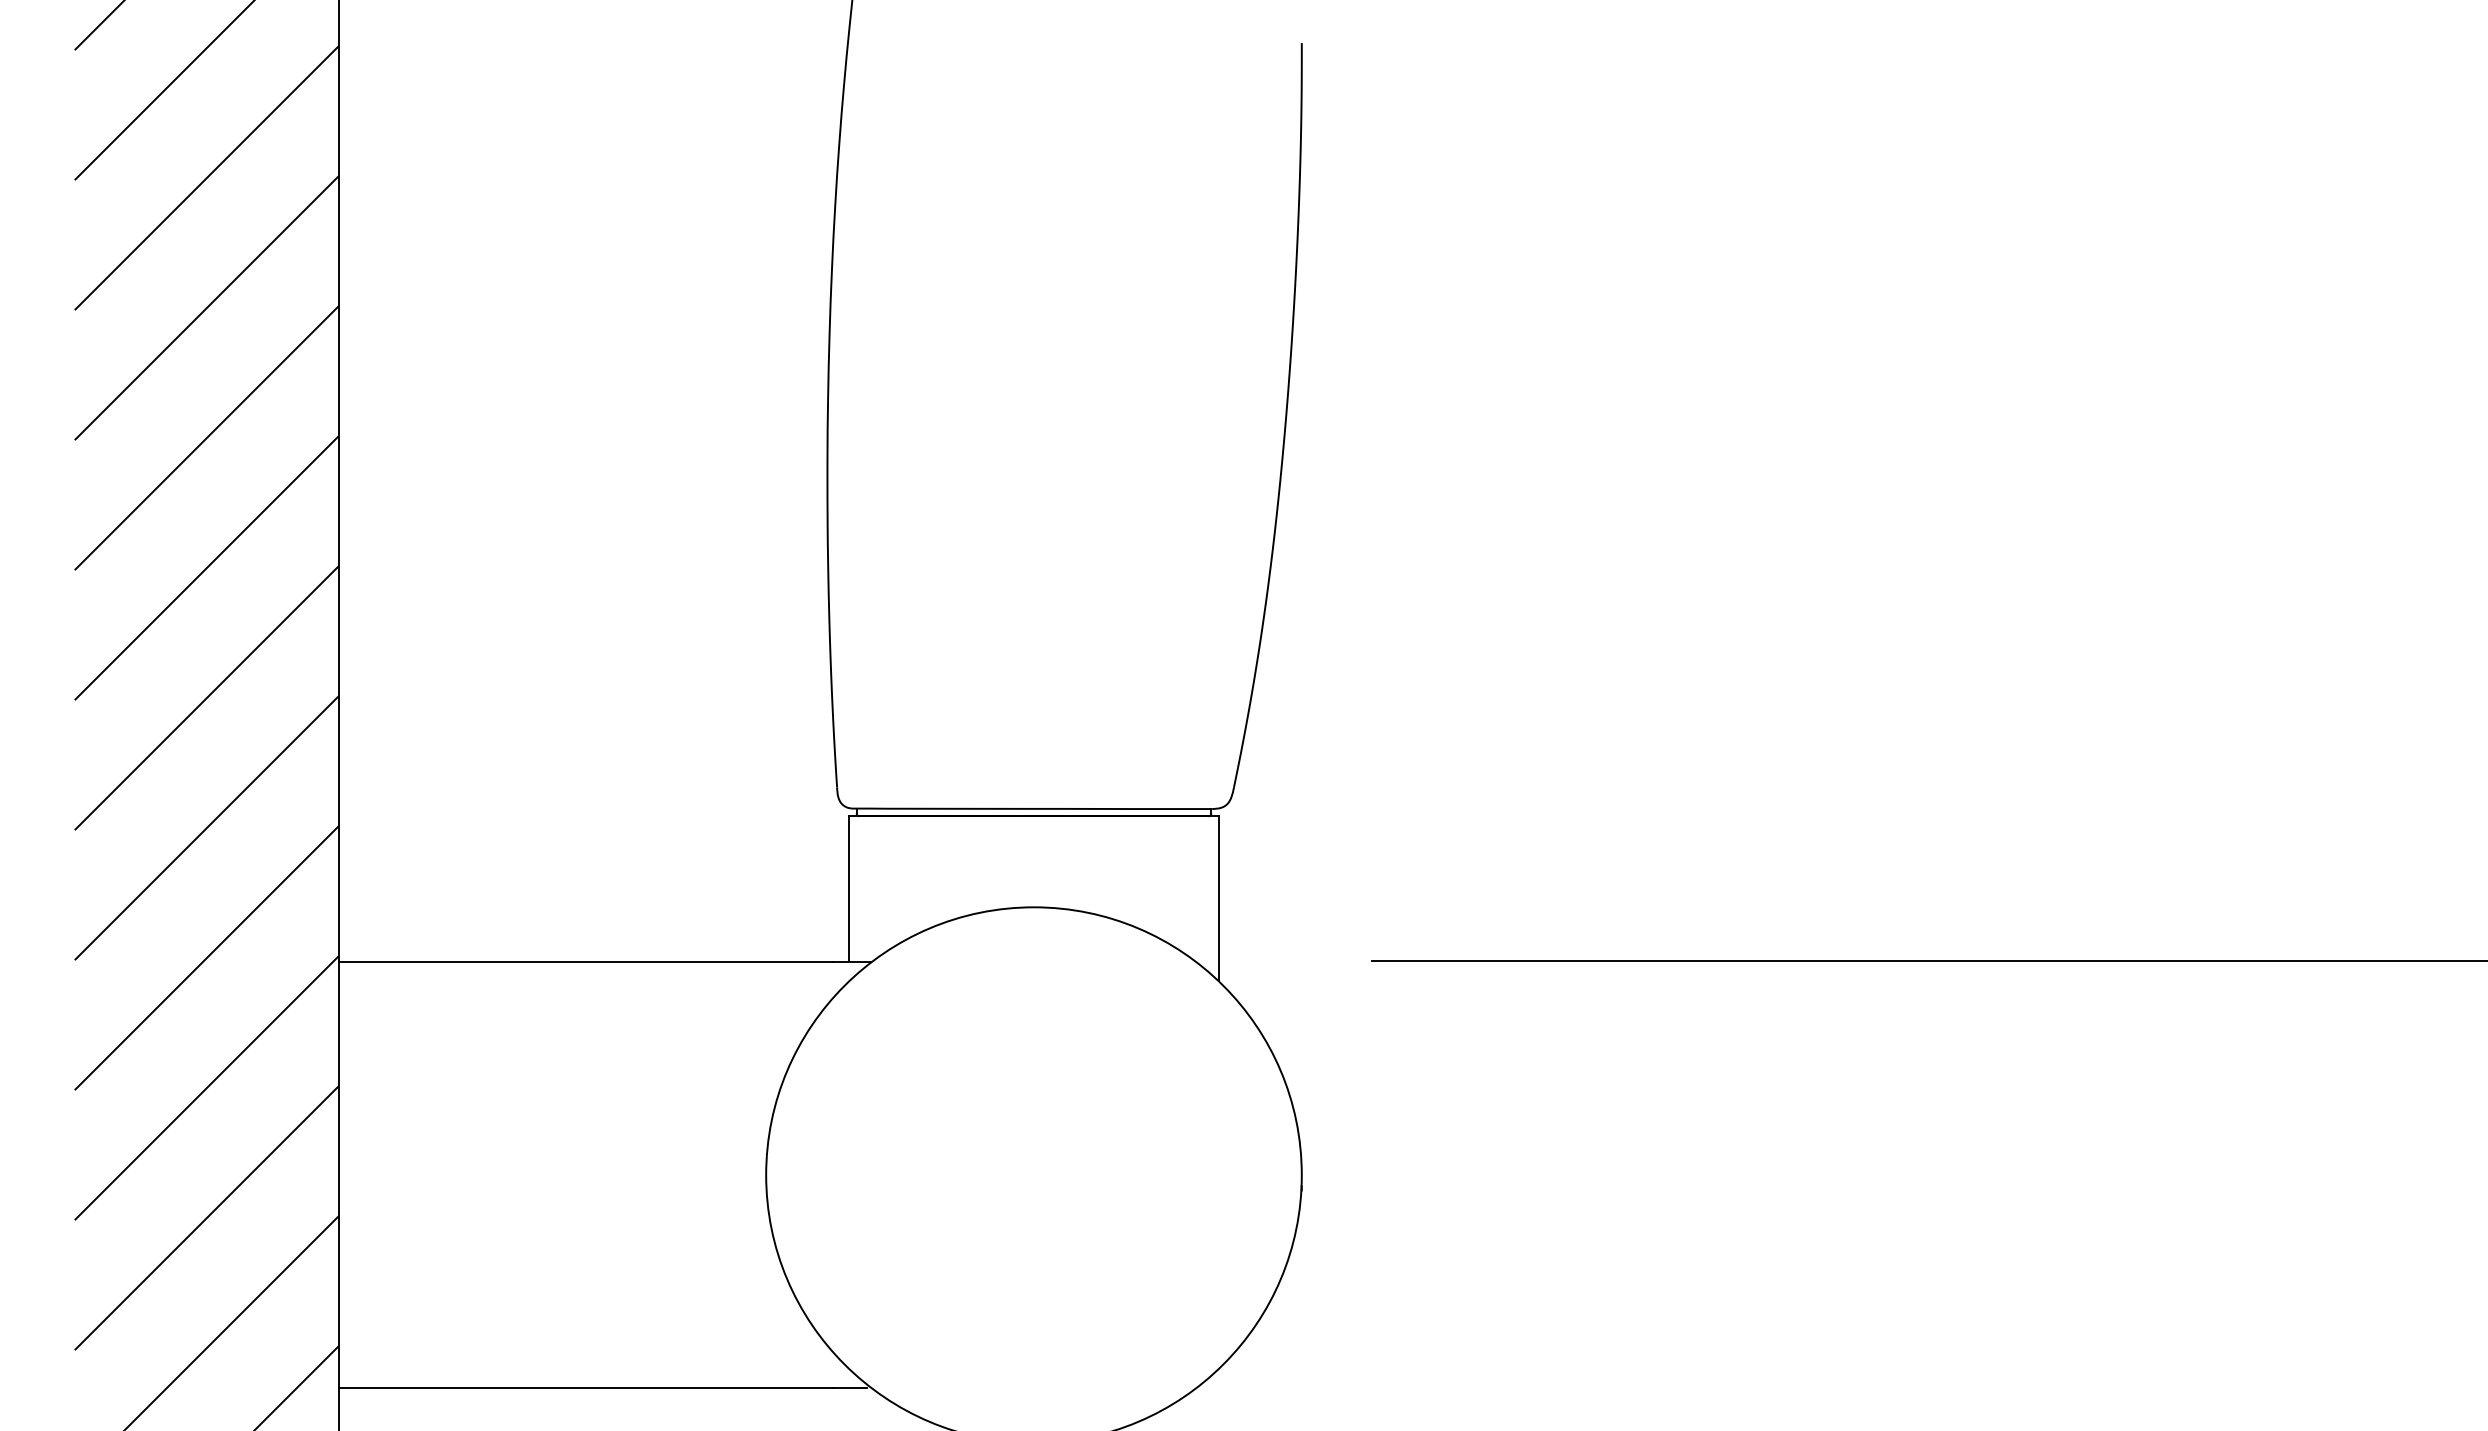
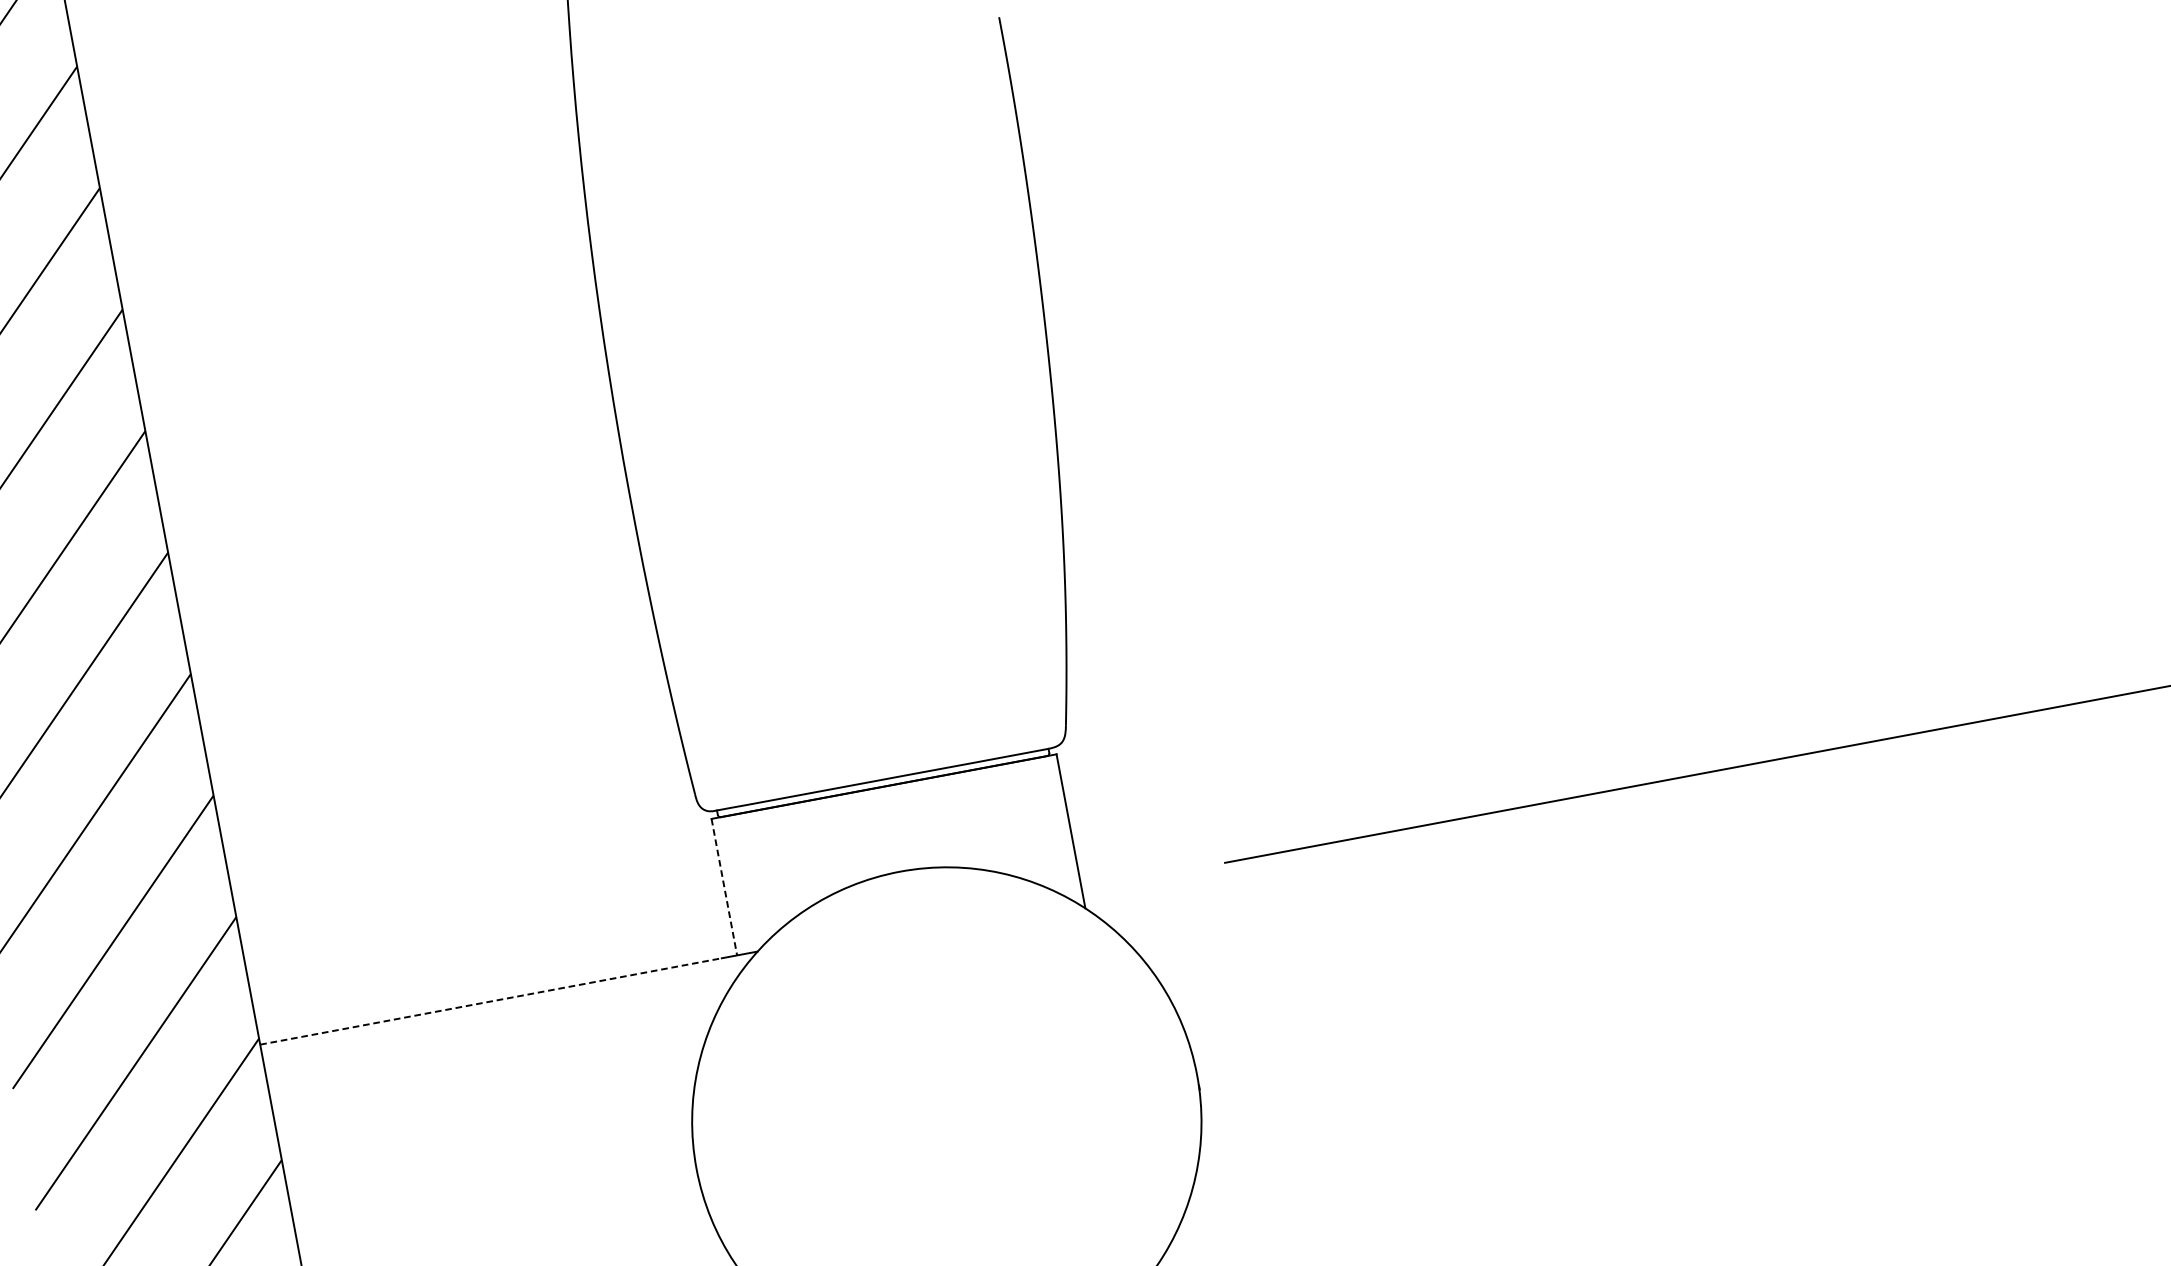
line: (849, 889) -> (724, 887), solid -> dashed
line: (586, 962) -> (491, 1001), solid -> dashed

